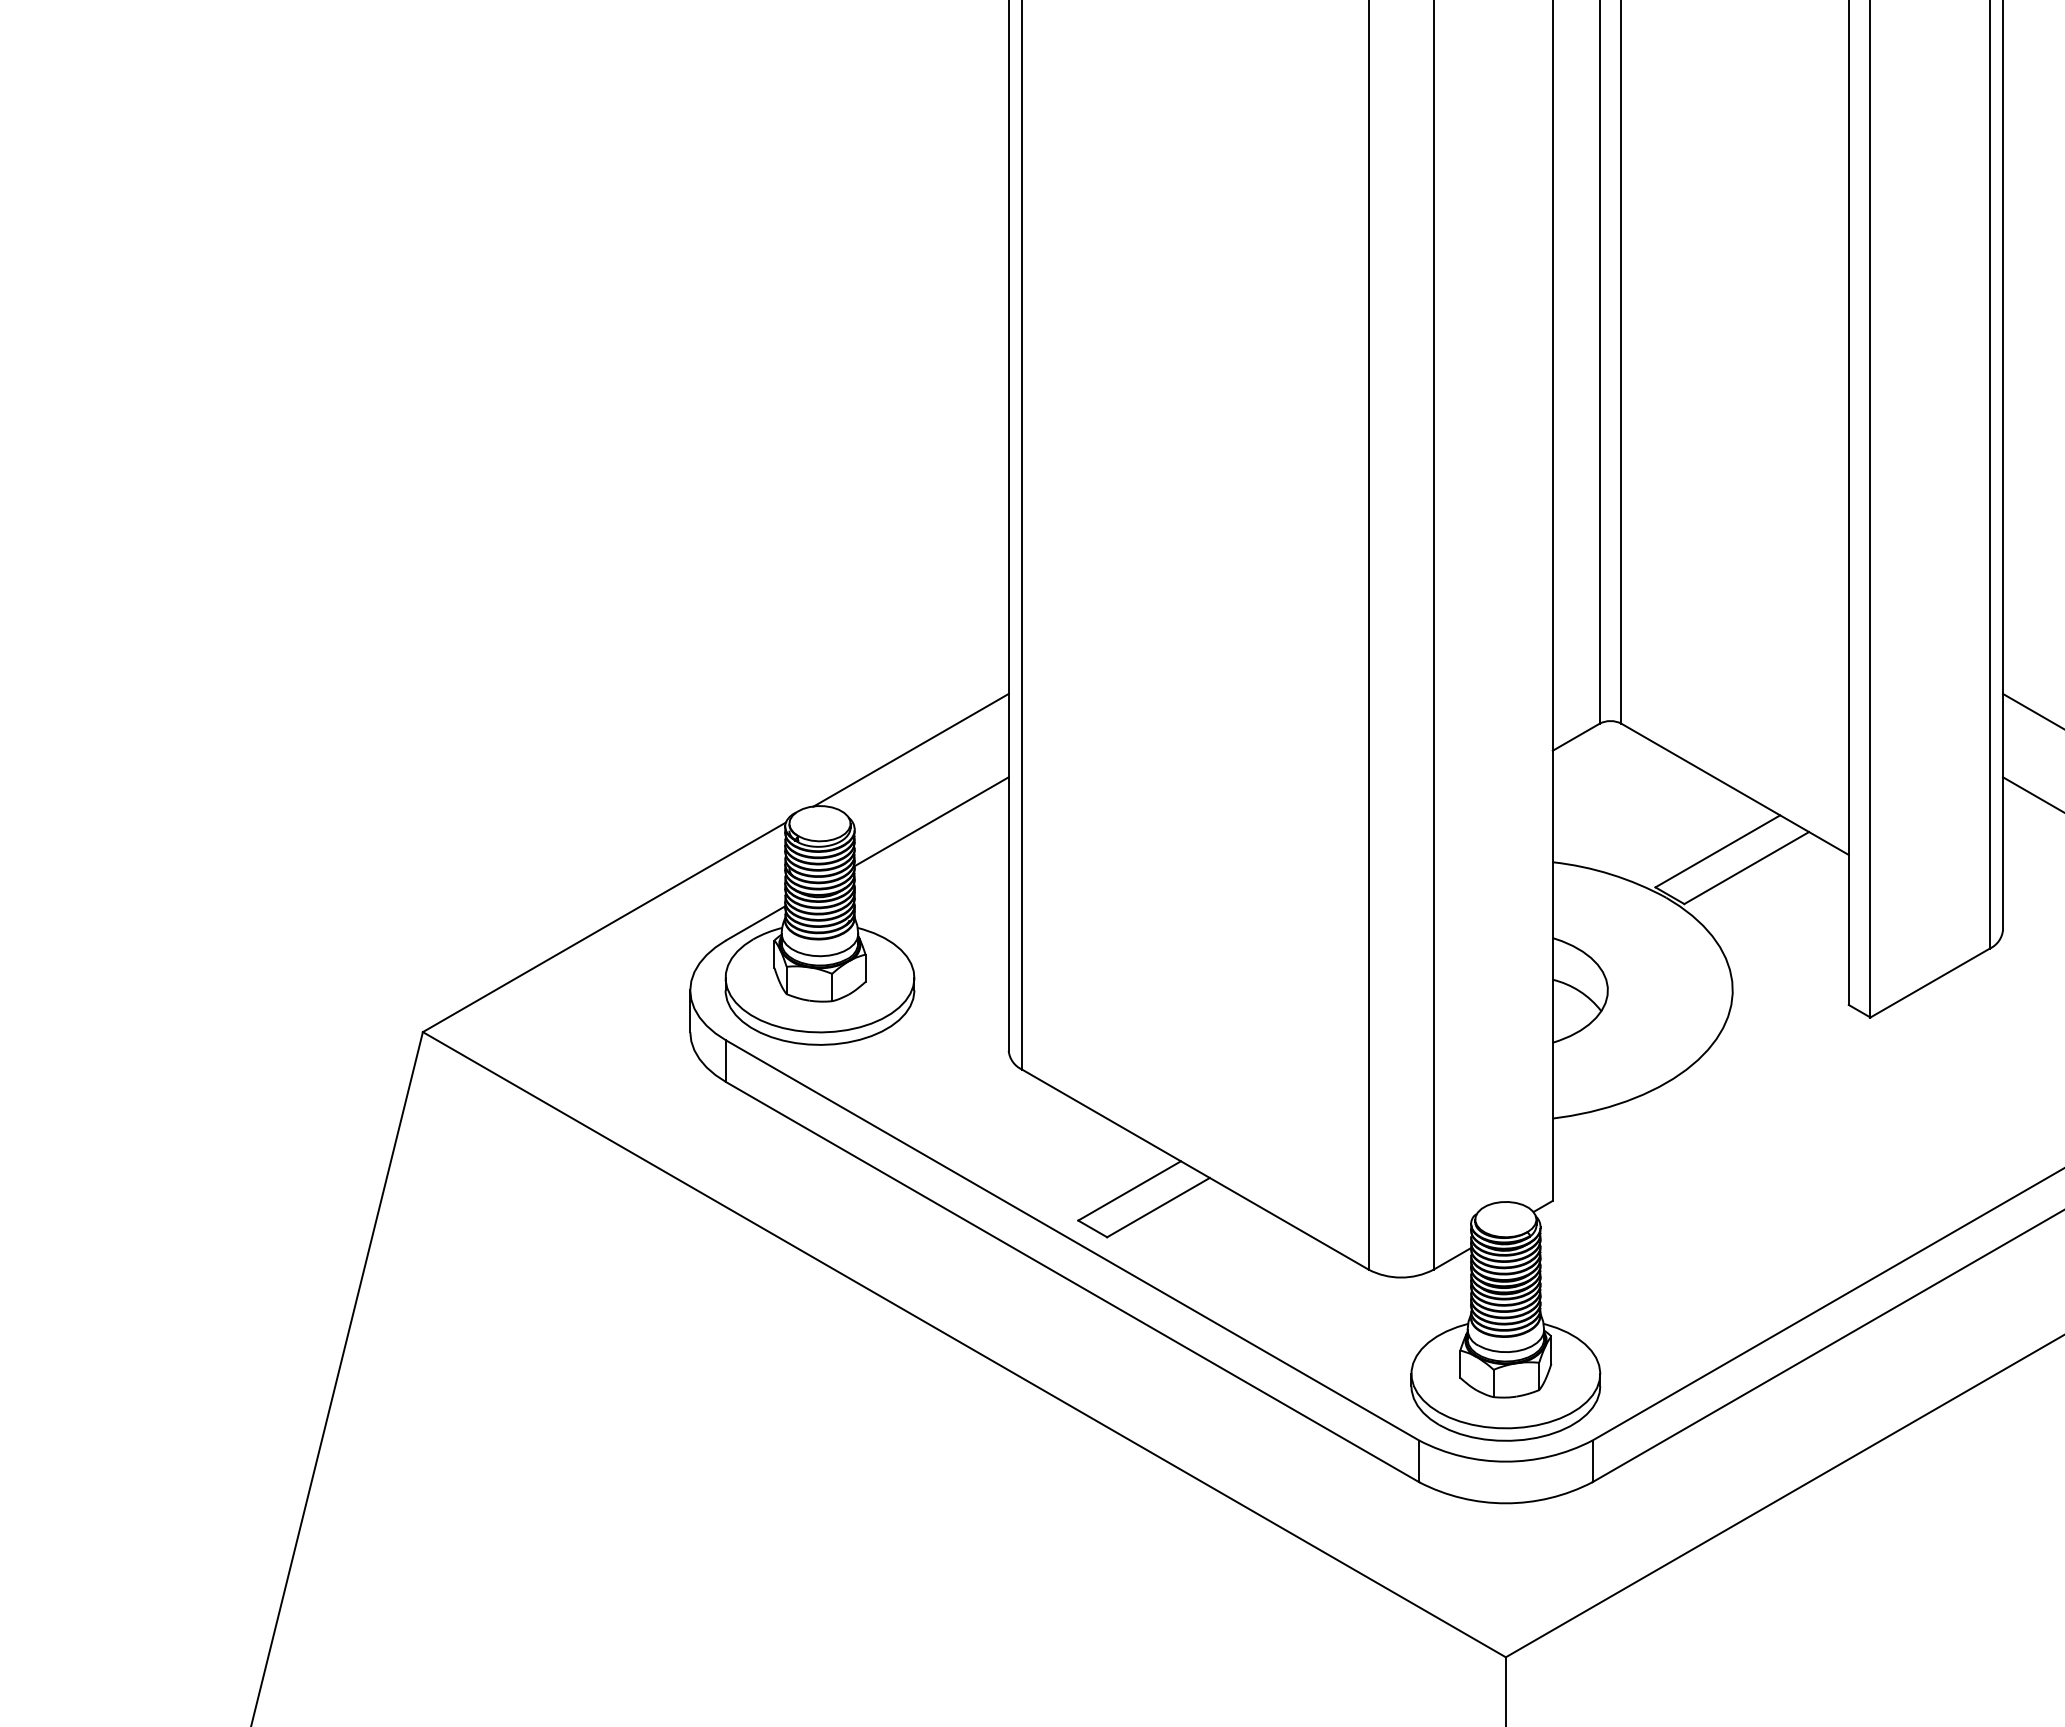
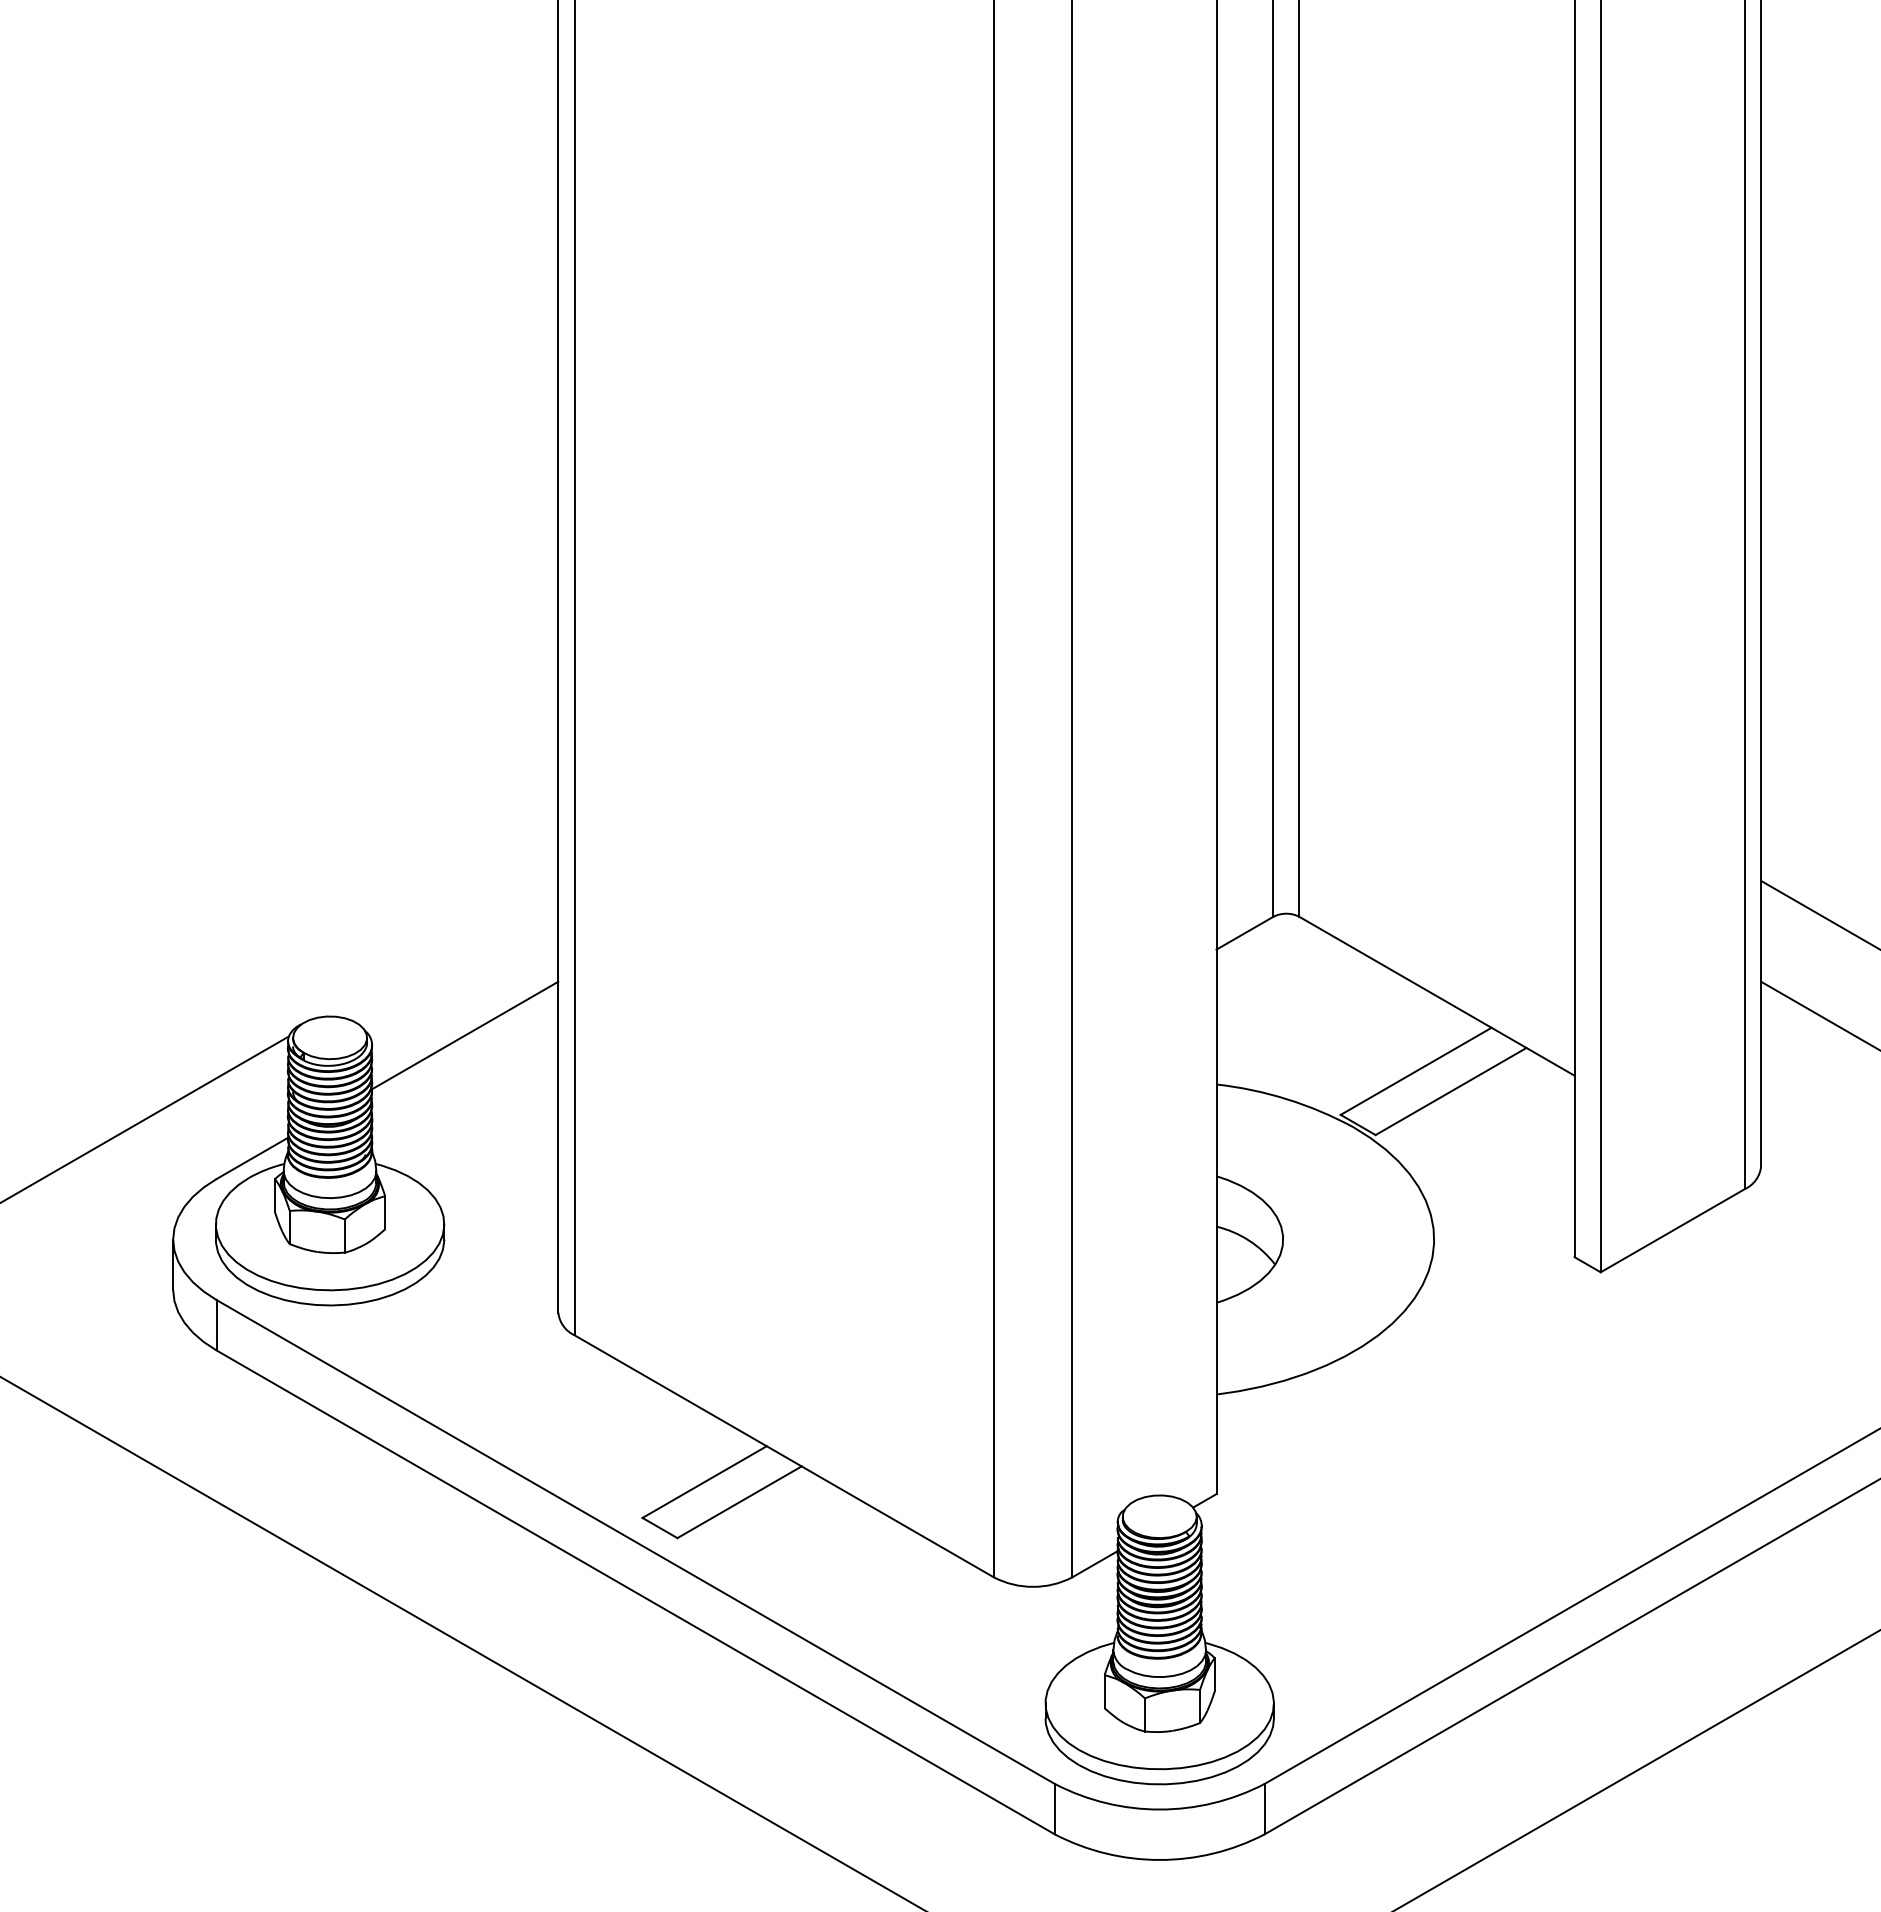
line: (910, 749) -> (439, 948), removed

